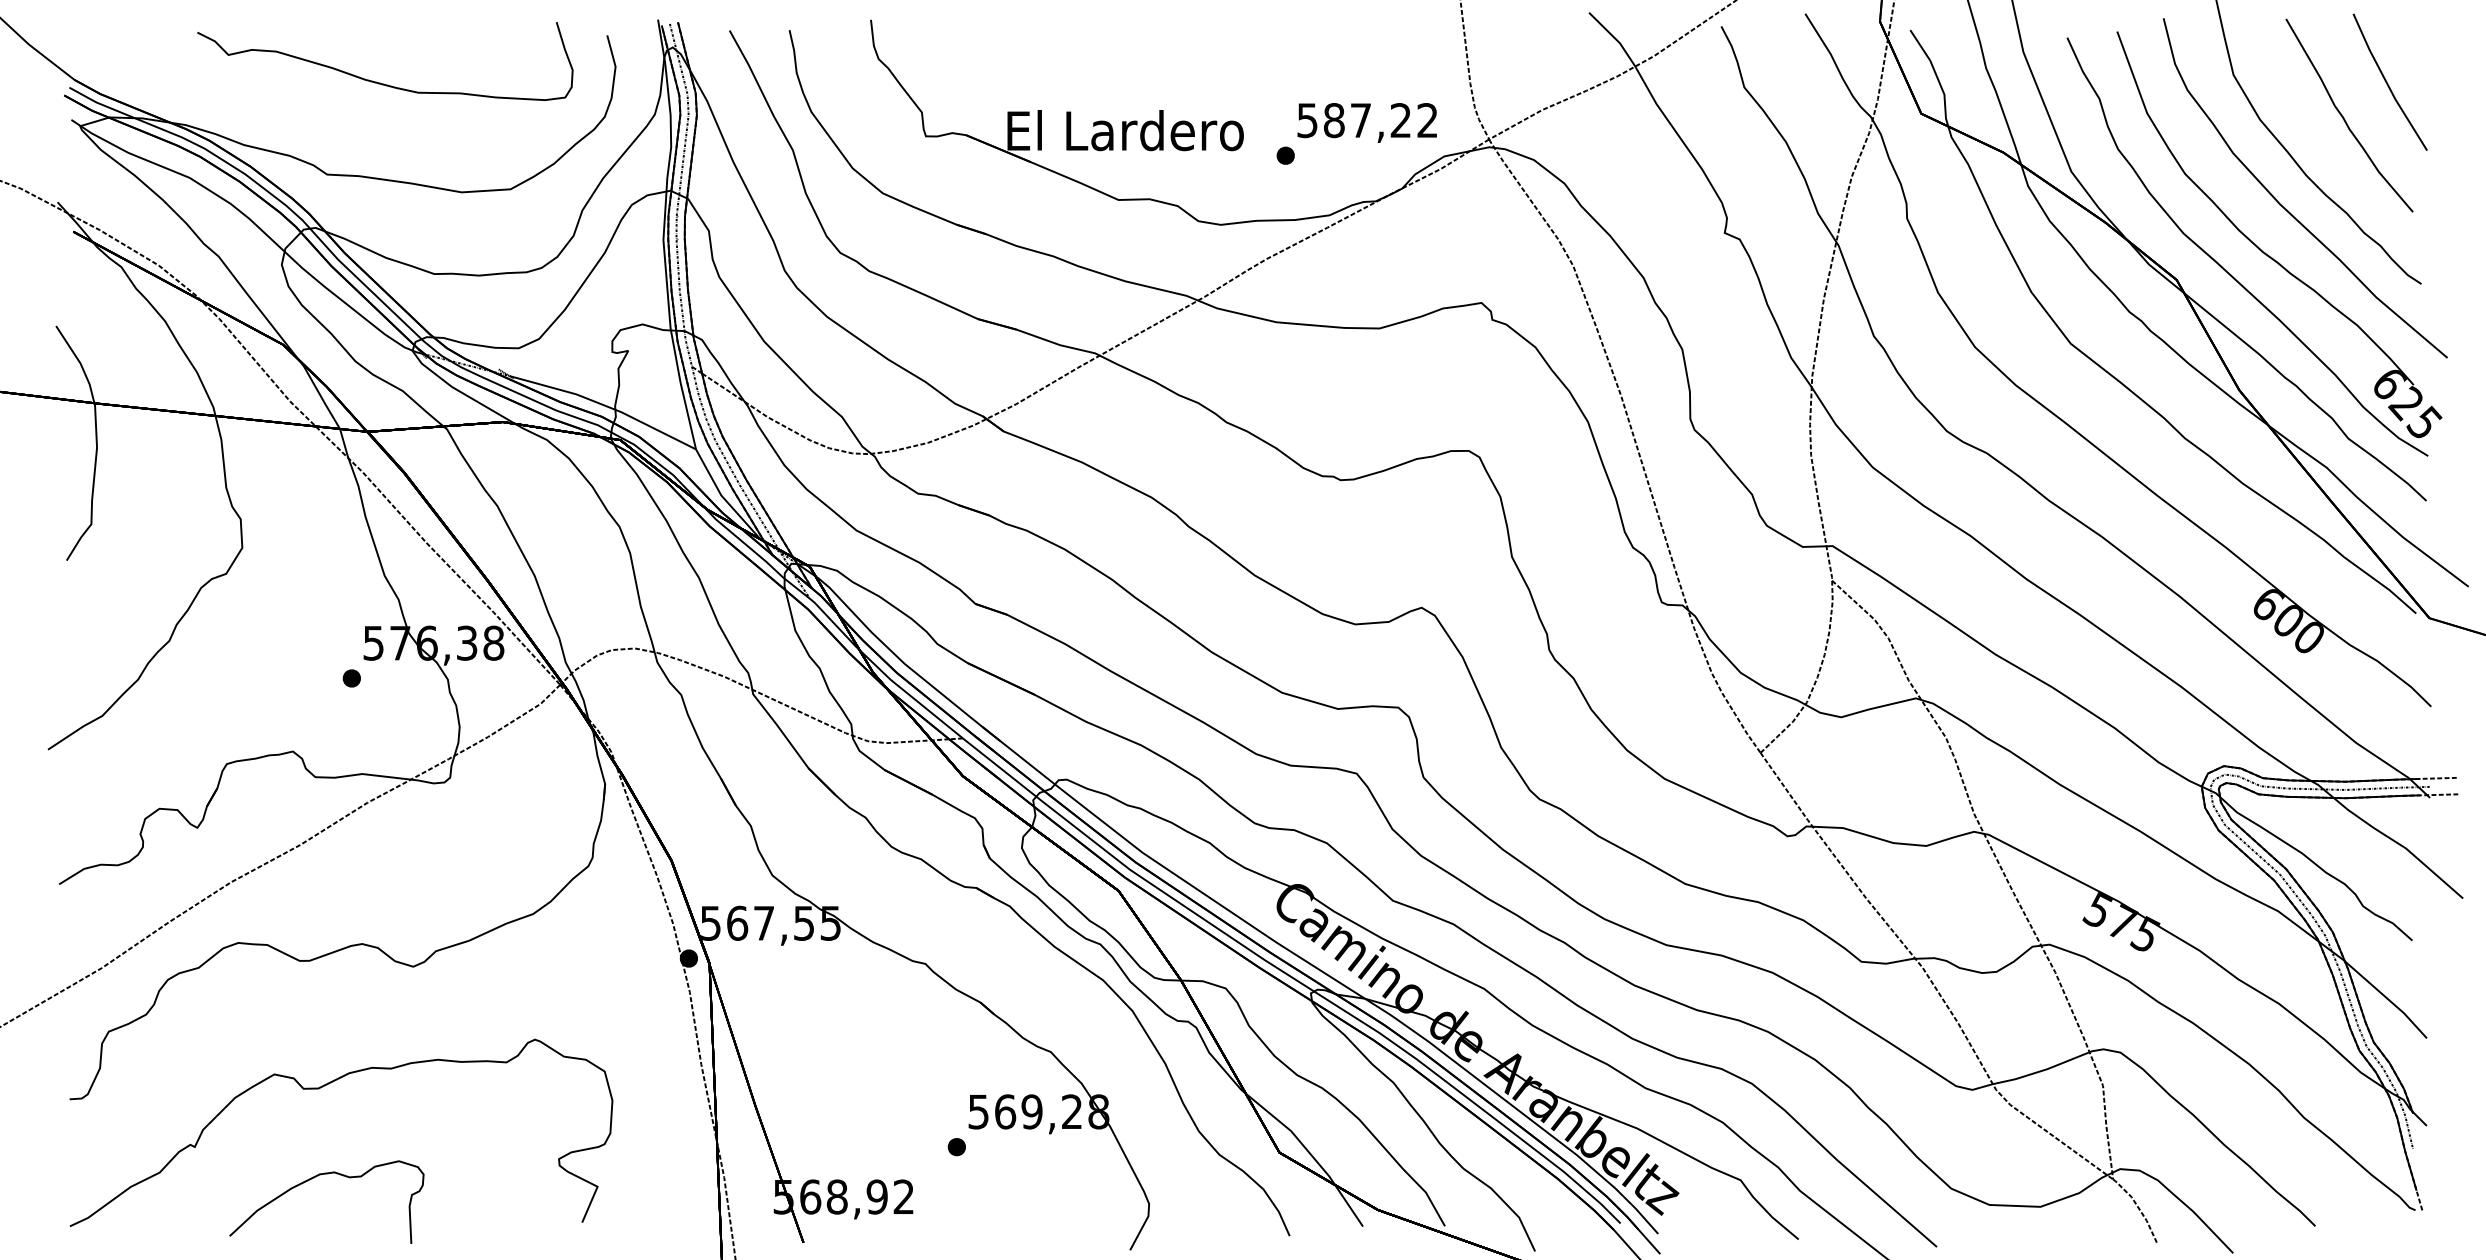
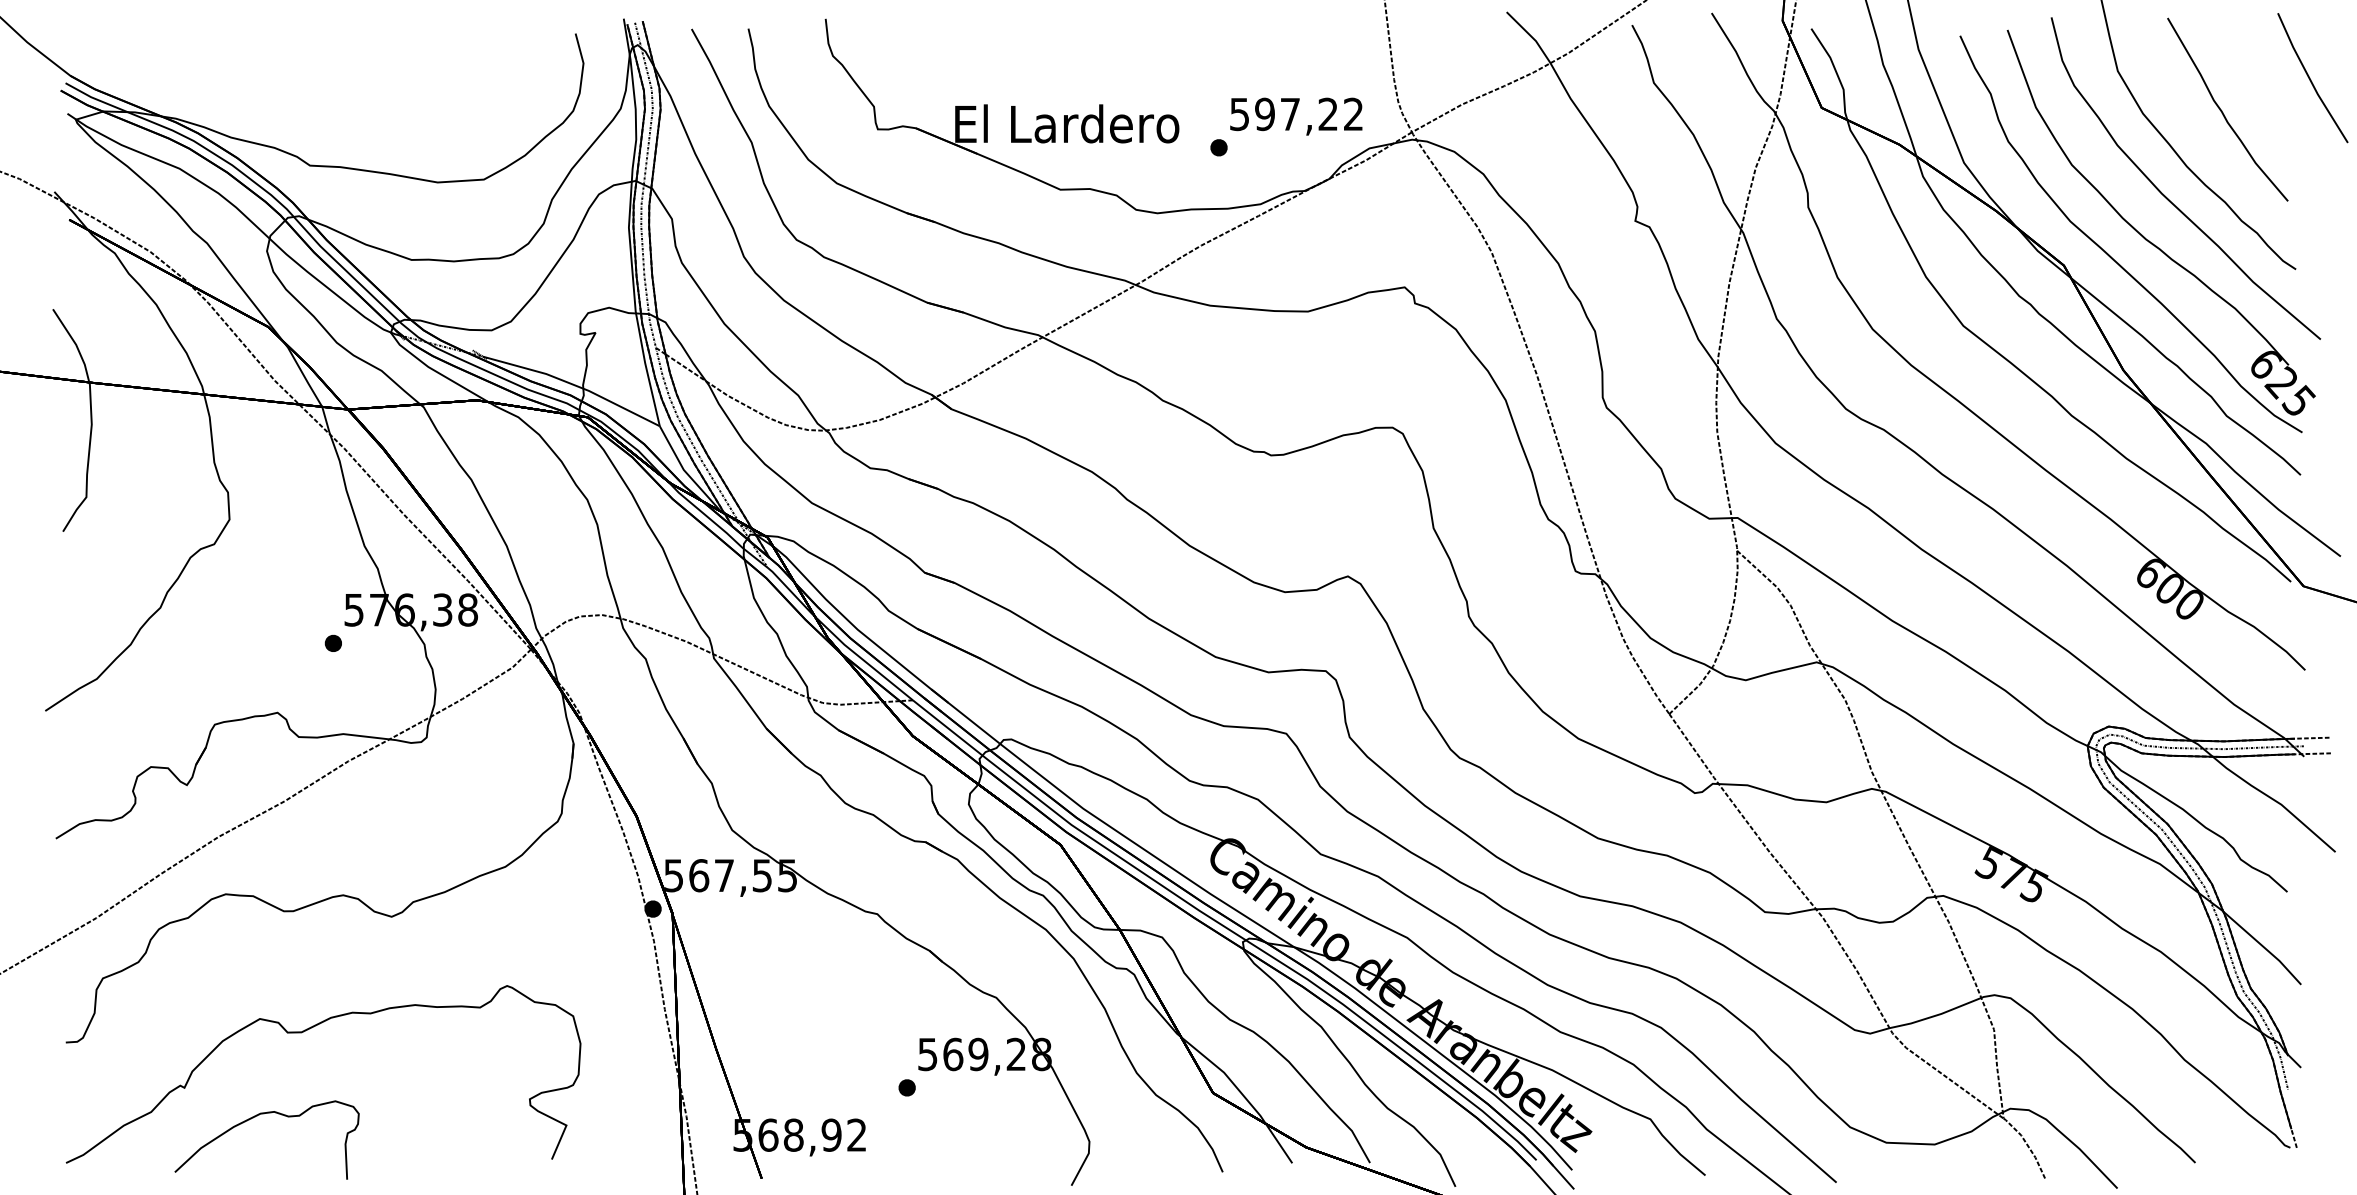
line: (2387, 81) -> (2310, 77), moved
curve: (380, 82) -> (360, 78), removed
text: (1333, 120) -> (1264, 114), 587,22 -> 597,22
curve: (314, 1178) -> (255, 1117), moved

